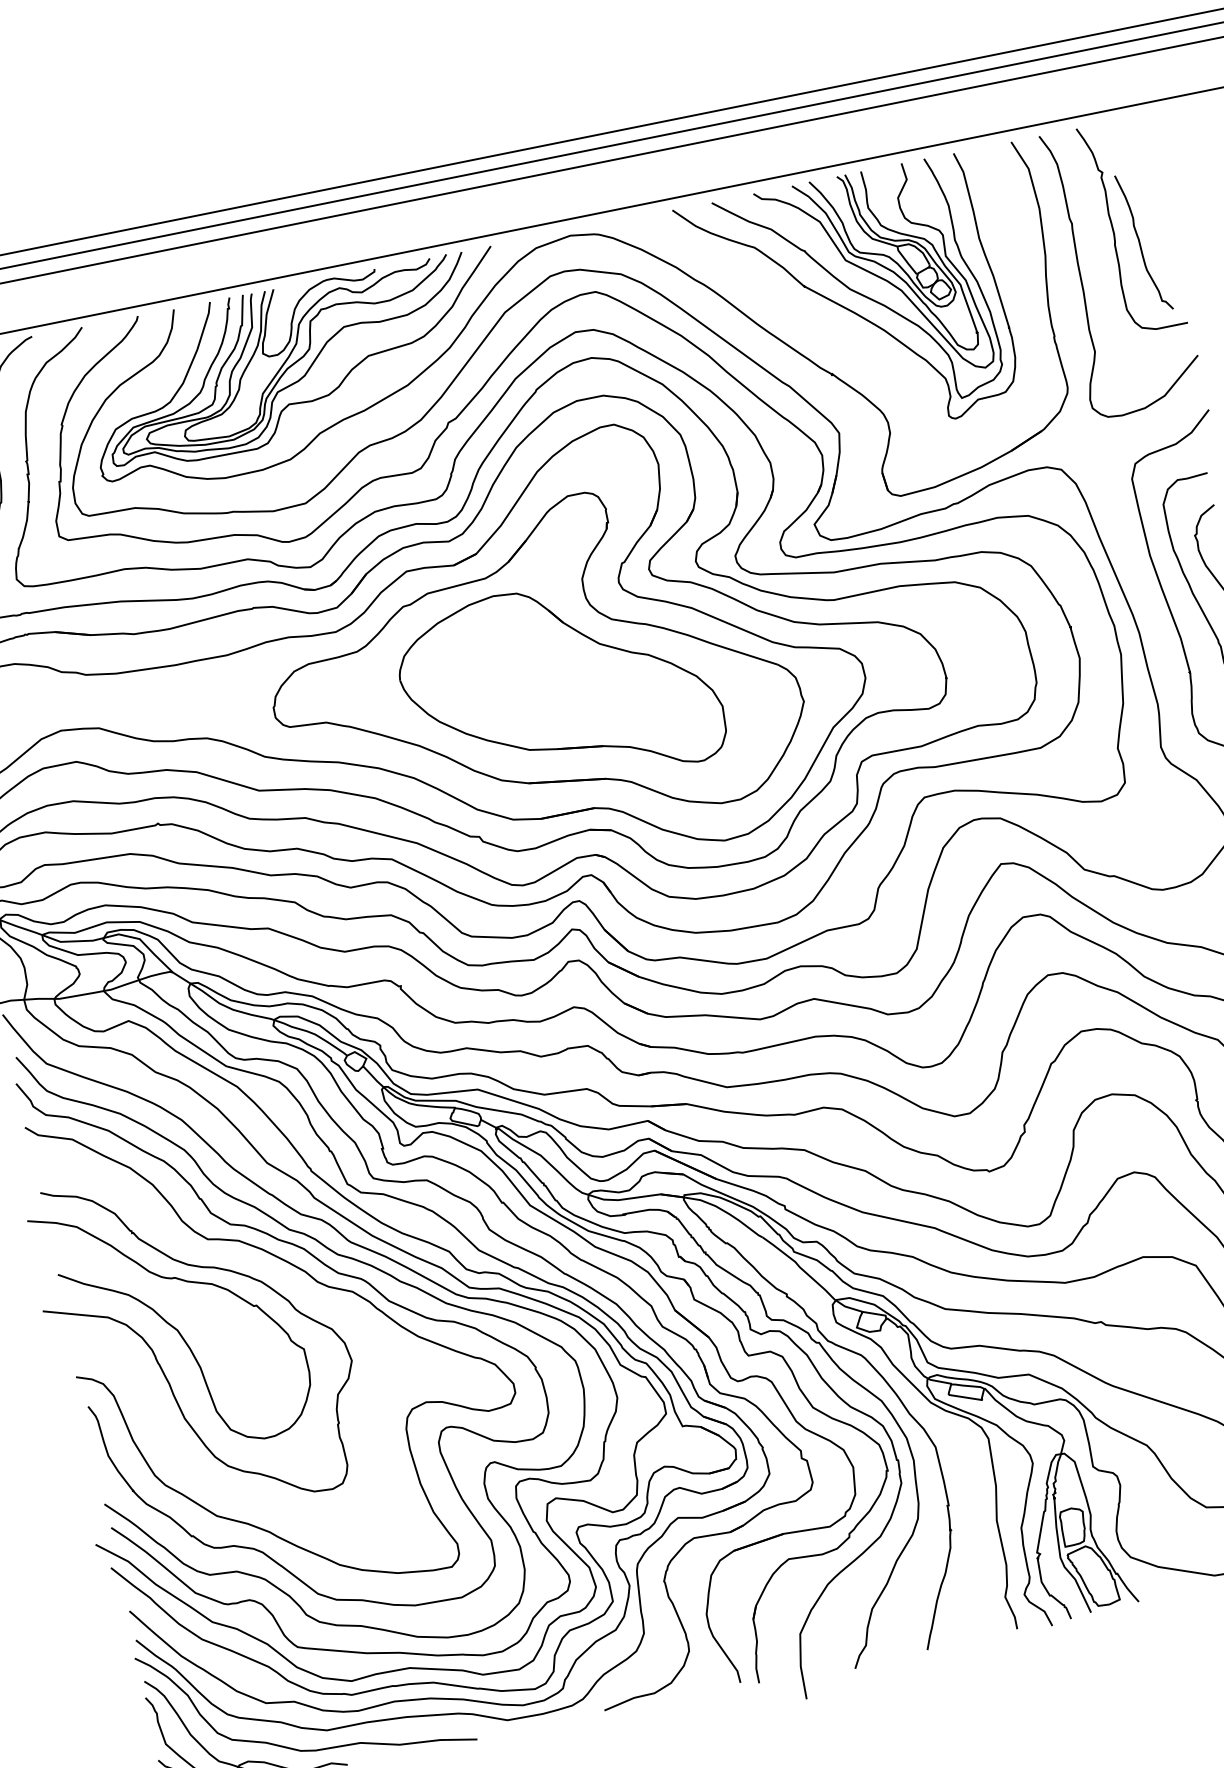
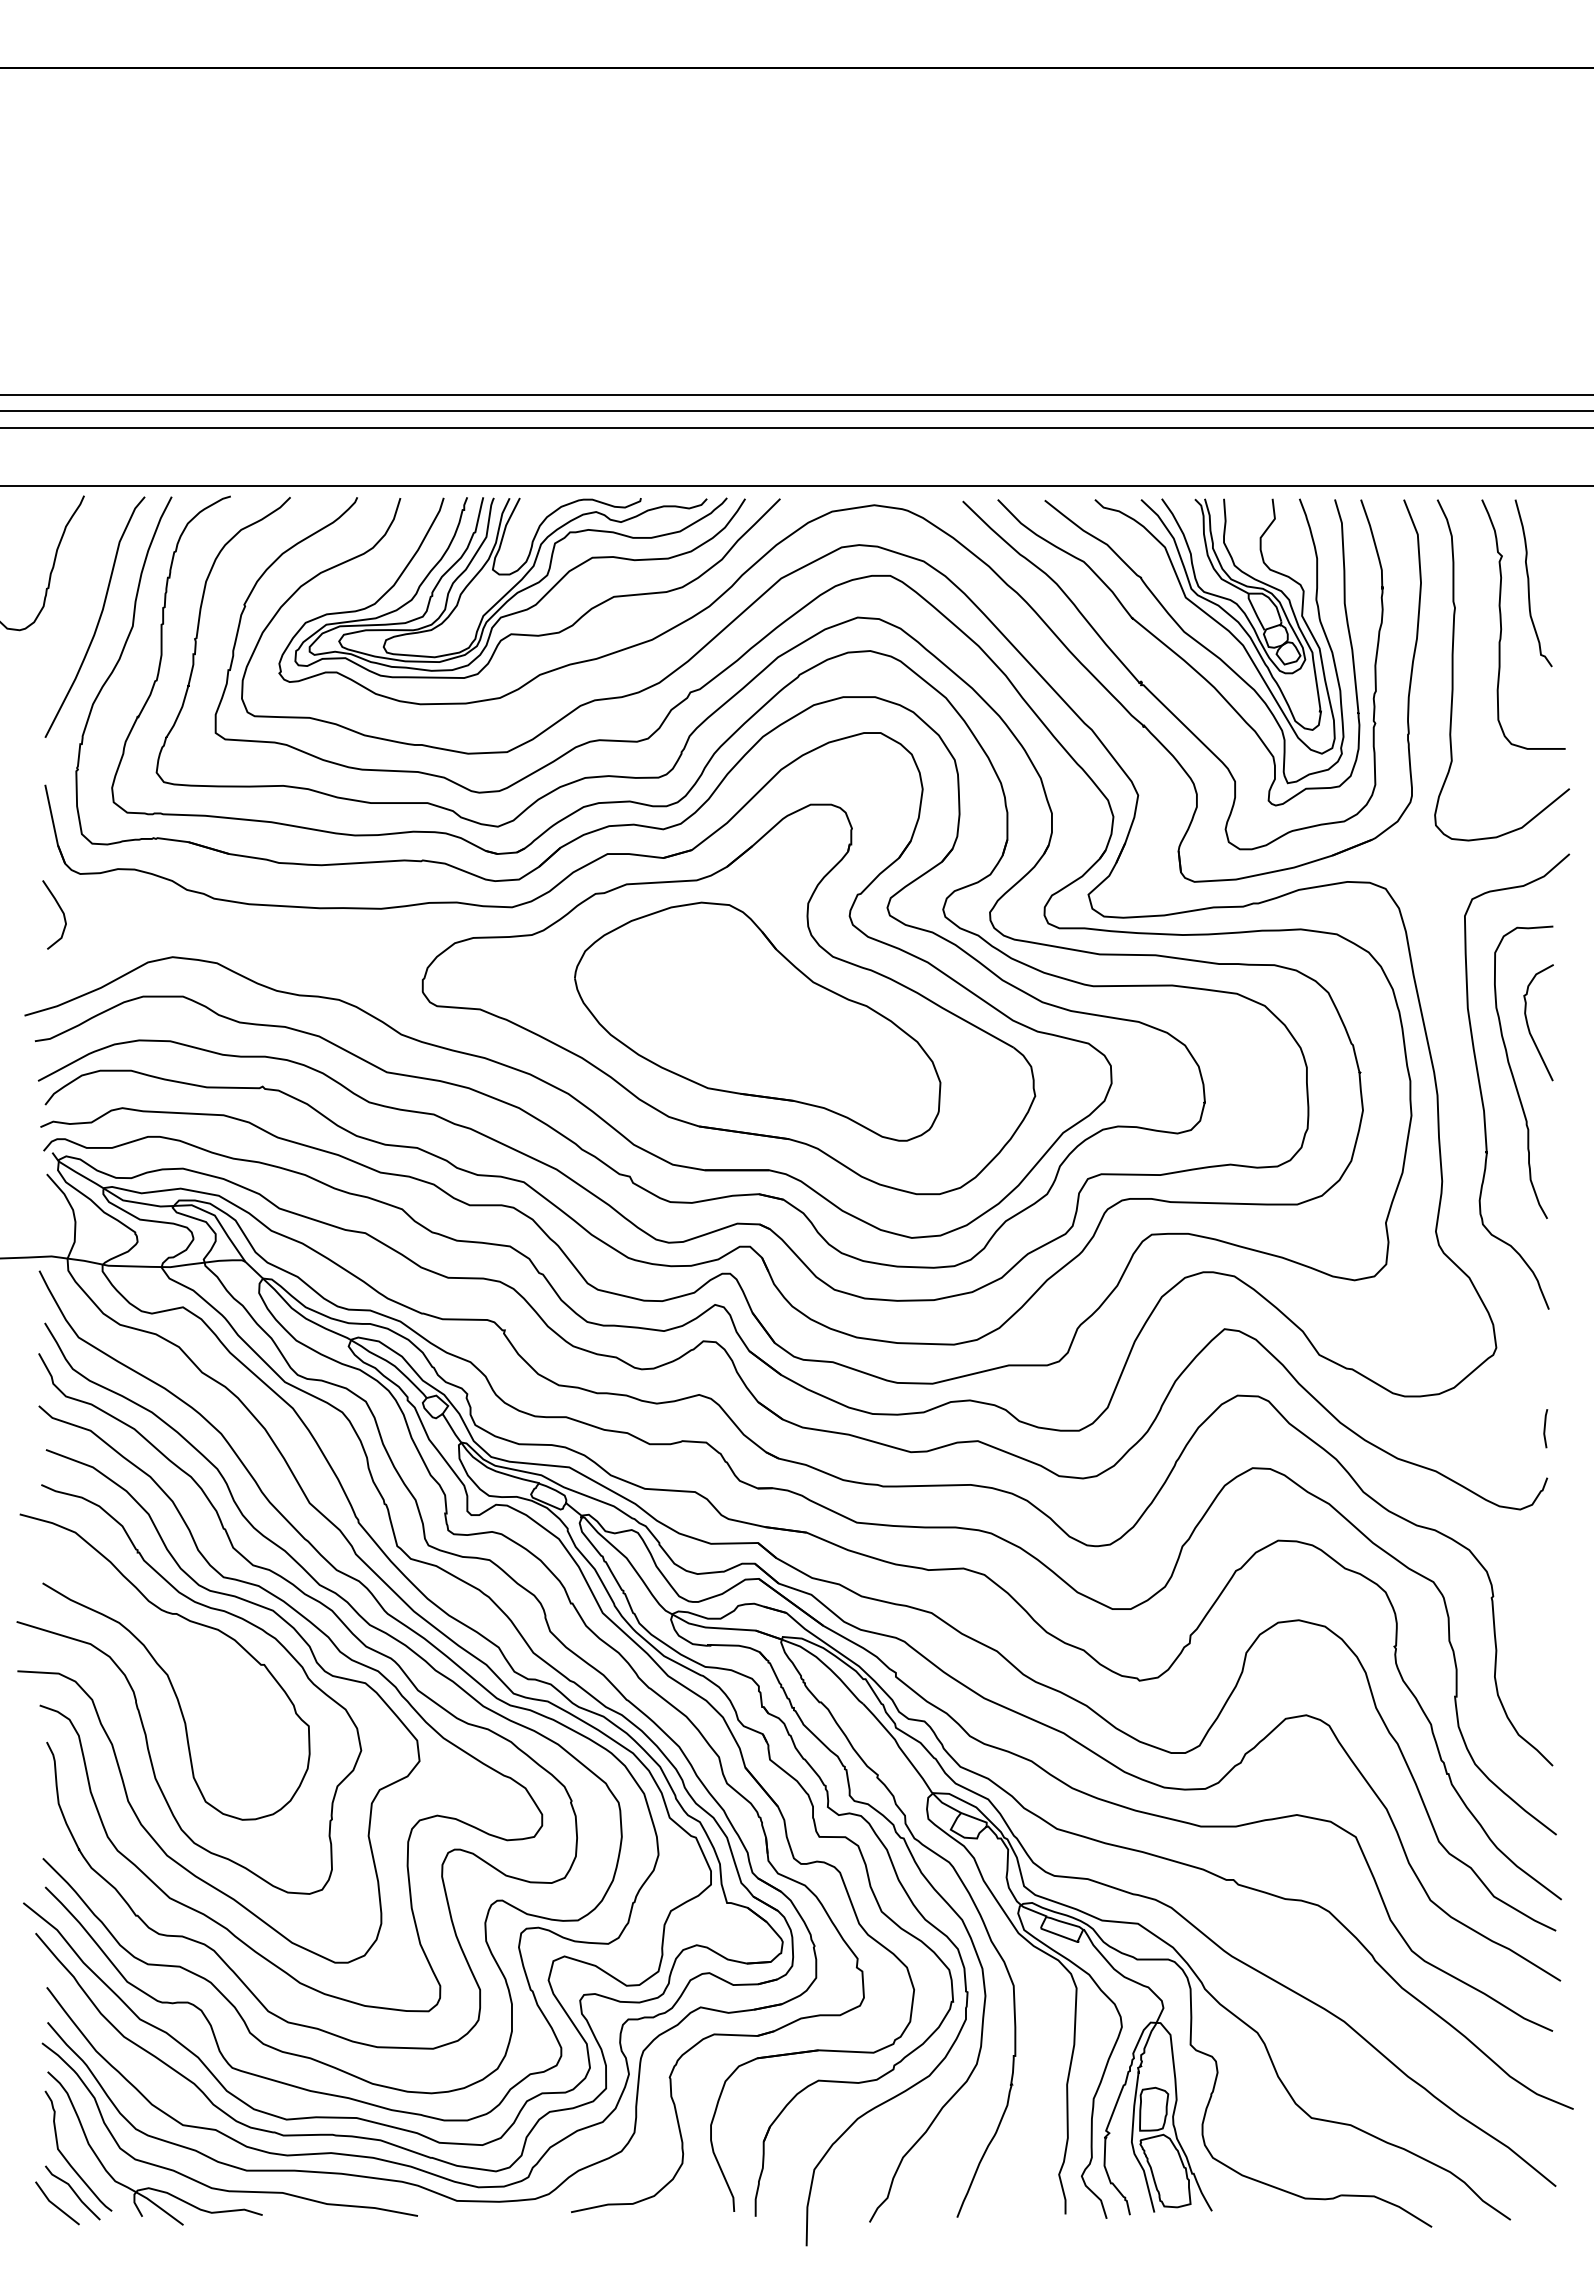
curve: (1140, 243) -> (1529, 583), moved
curve: (834, 345) -> (1153, 693), added
curve: (298, 1294) -> (315, 1662), added

